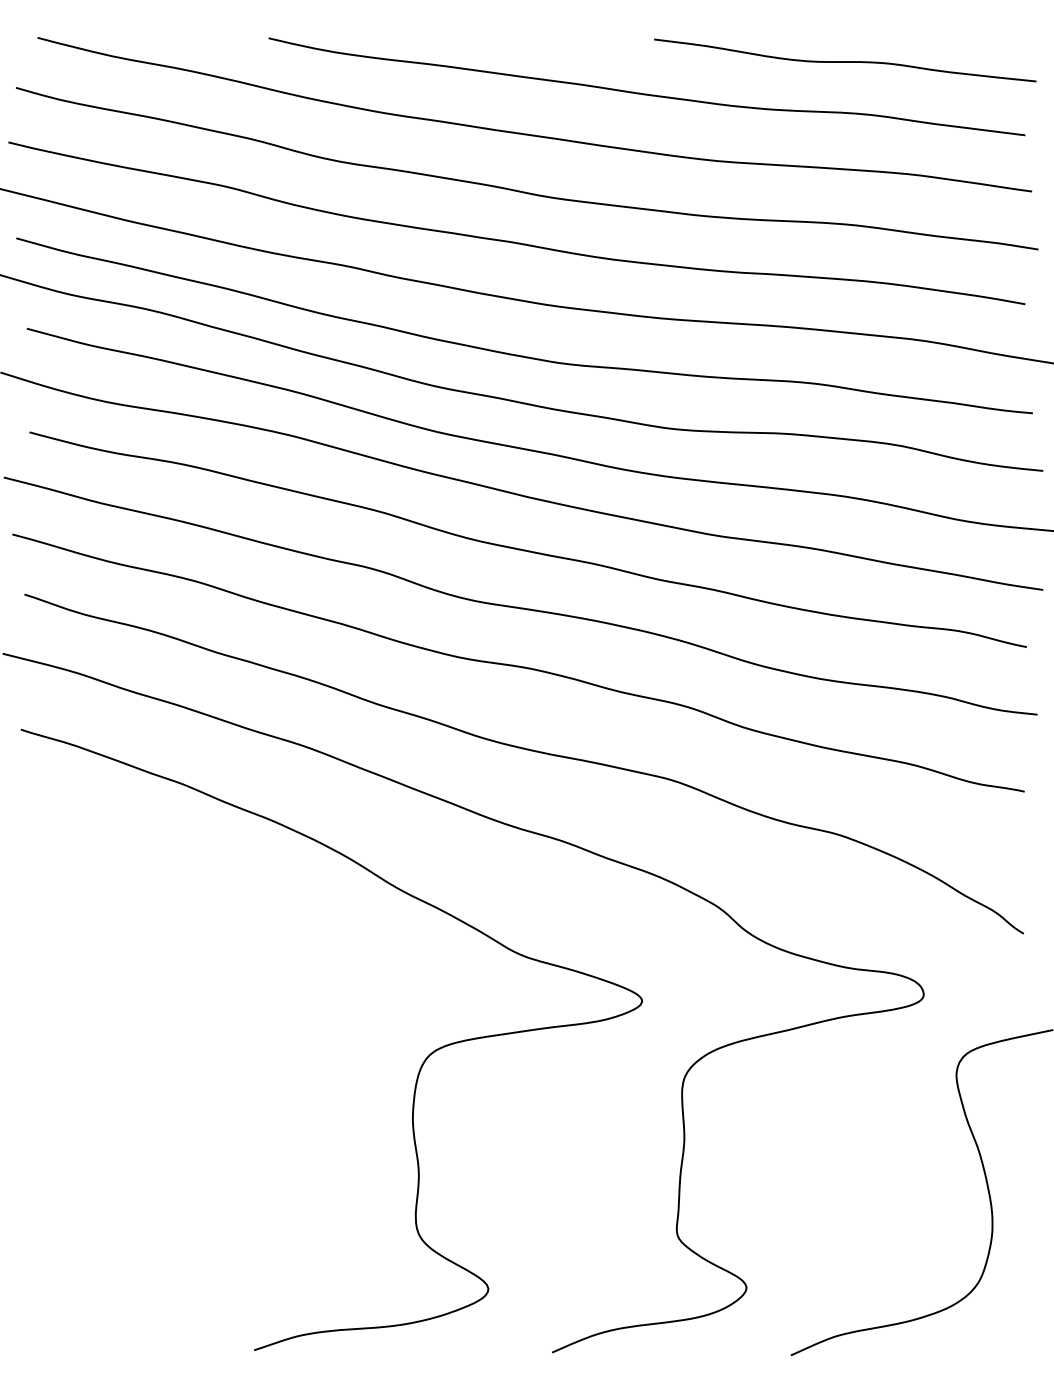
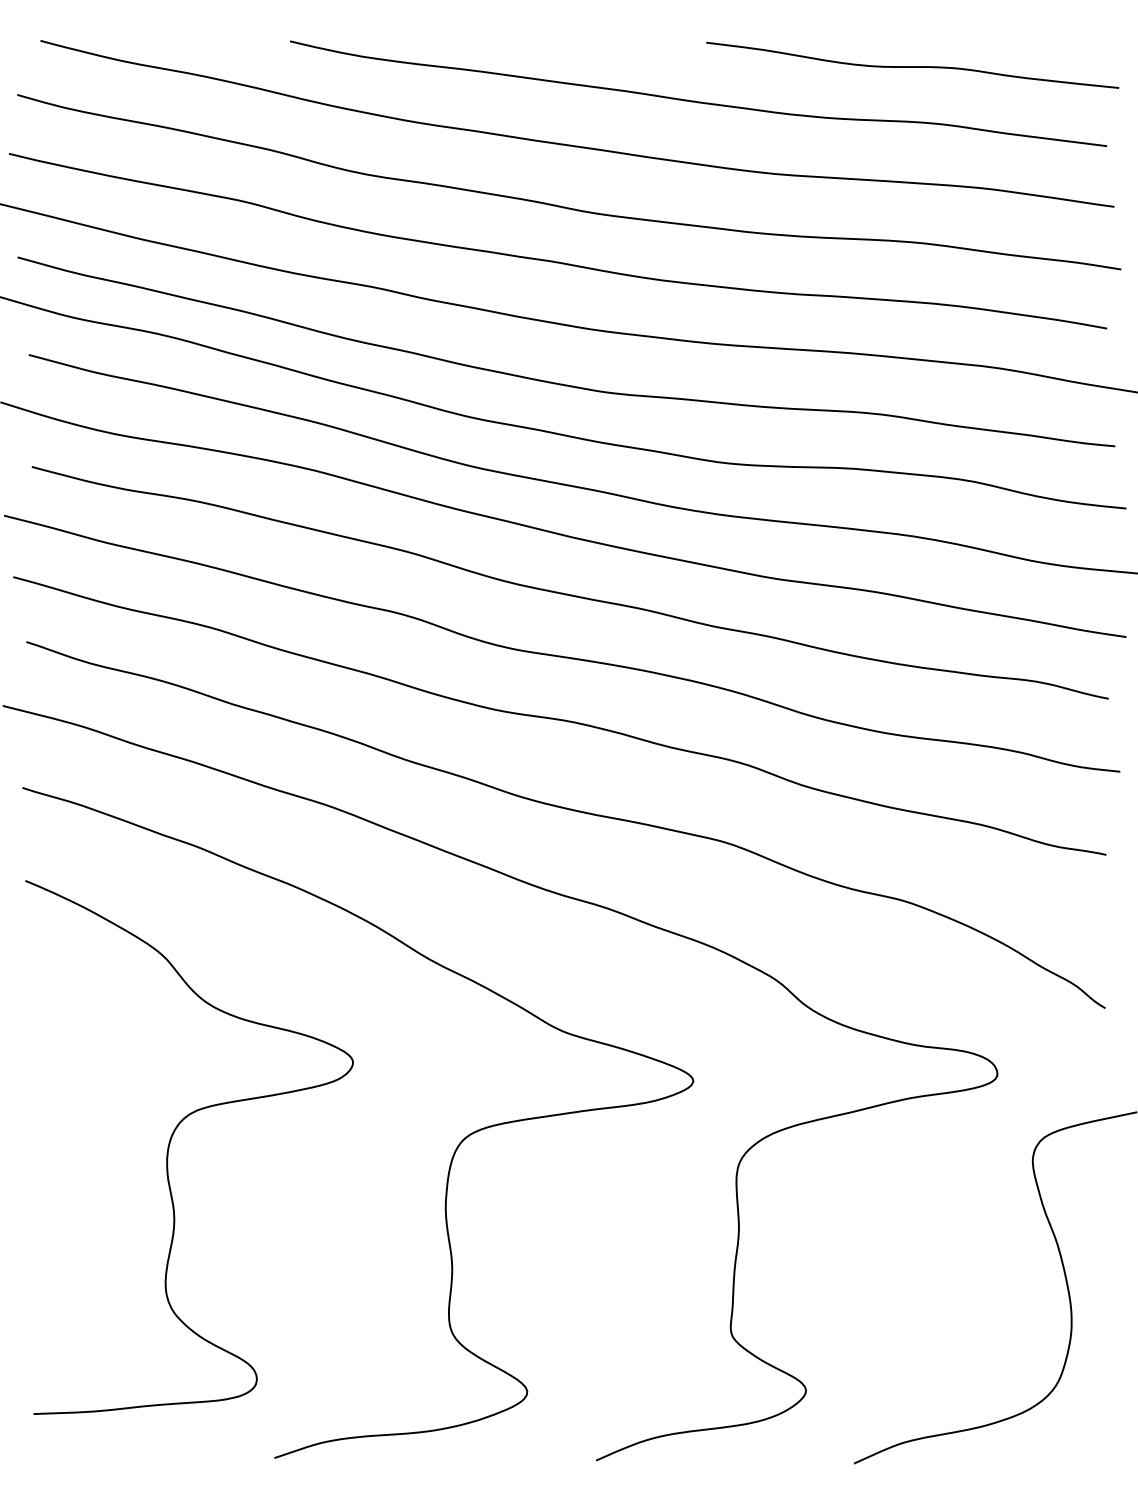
curve: (158, 1058) -> (171, 1143), added

